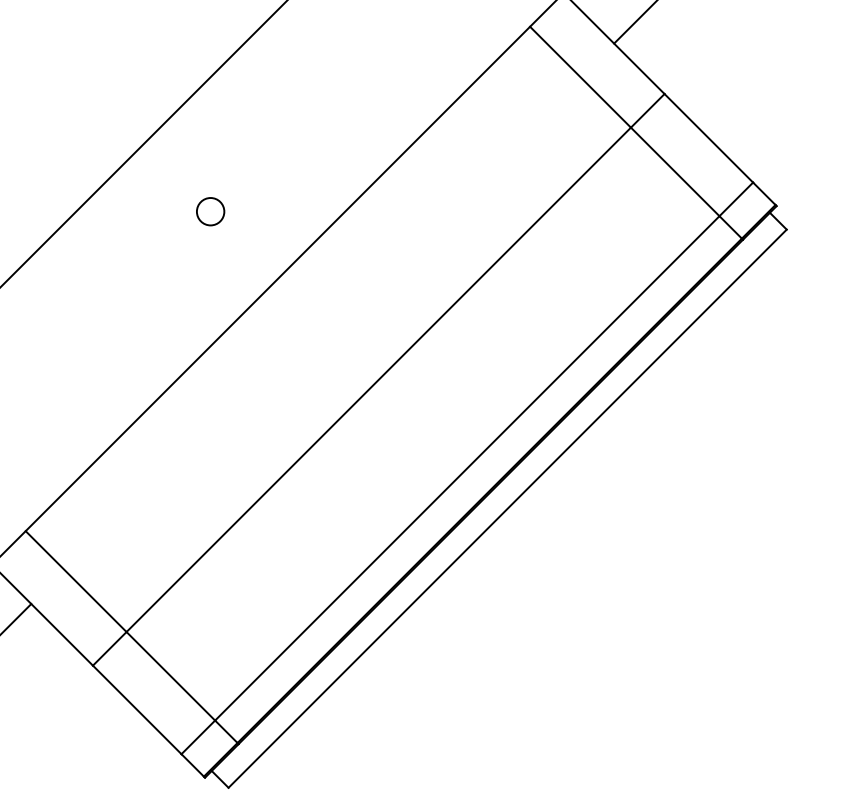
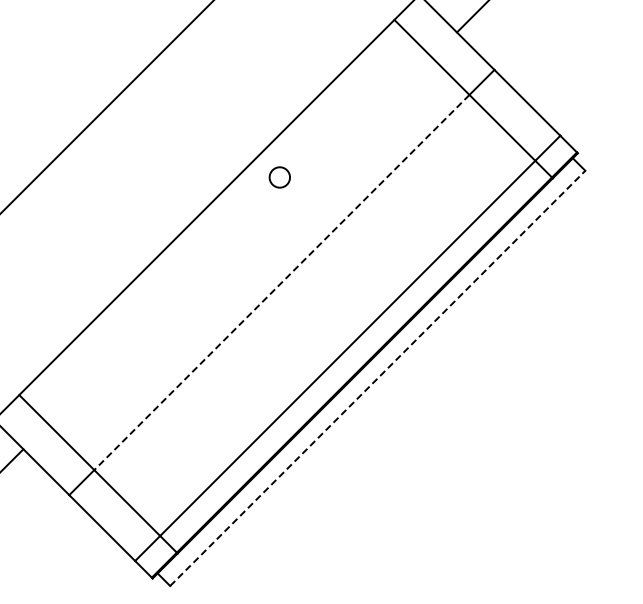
circle: (210, 211) -> (279, 177), moved
line: (378, 379) -> (281, 282), solid -> dashed
line: (507, 508) -> (377, 378), solid -> dashed

